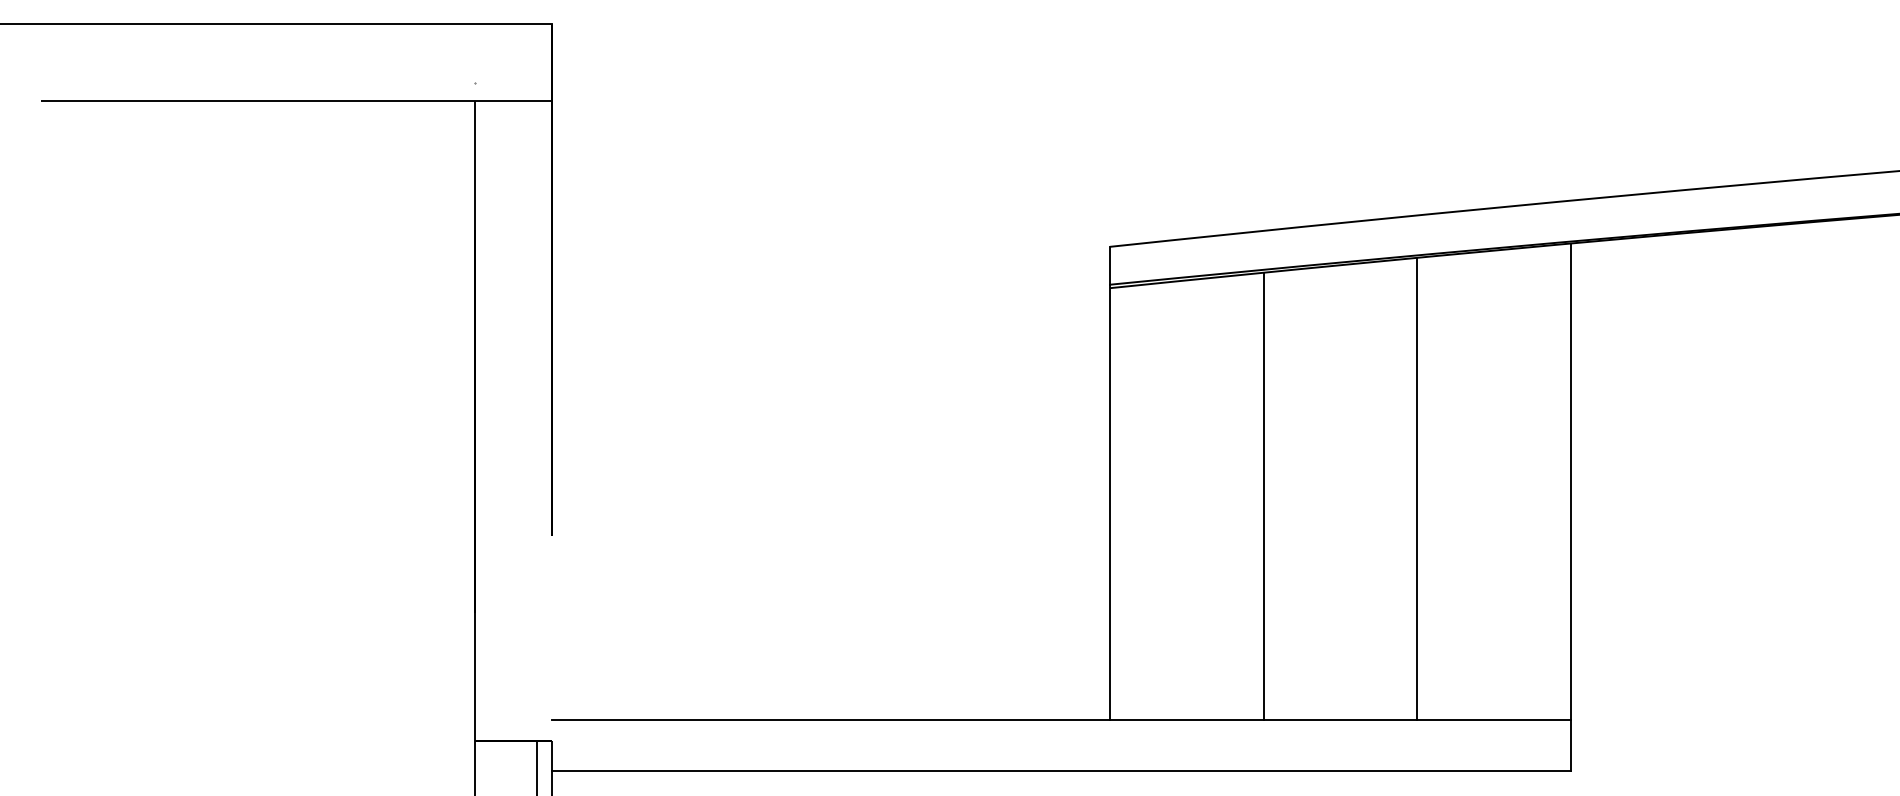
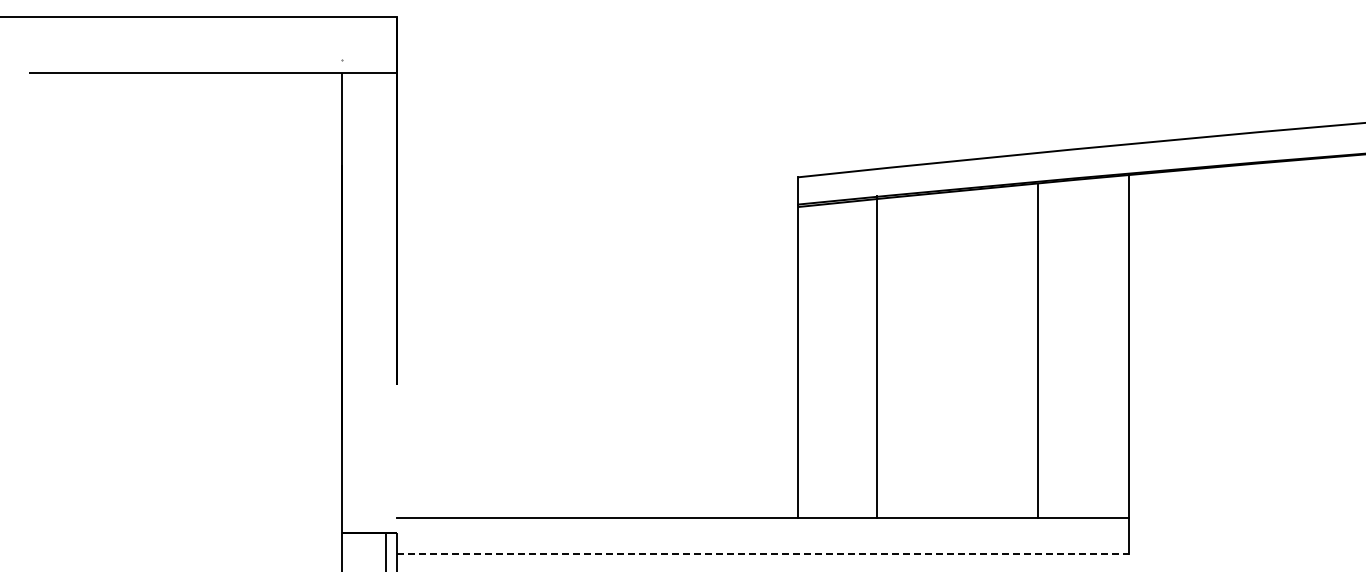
line: (1416, 489) -> (1037, 351), moved
line: (1263, 496) -> (877, 356), moved
line: (1061, 771) -> (763, 554), solid -> dashed

